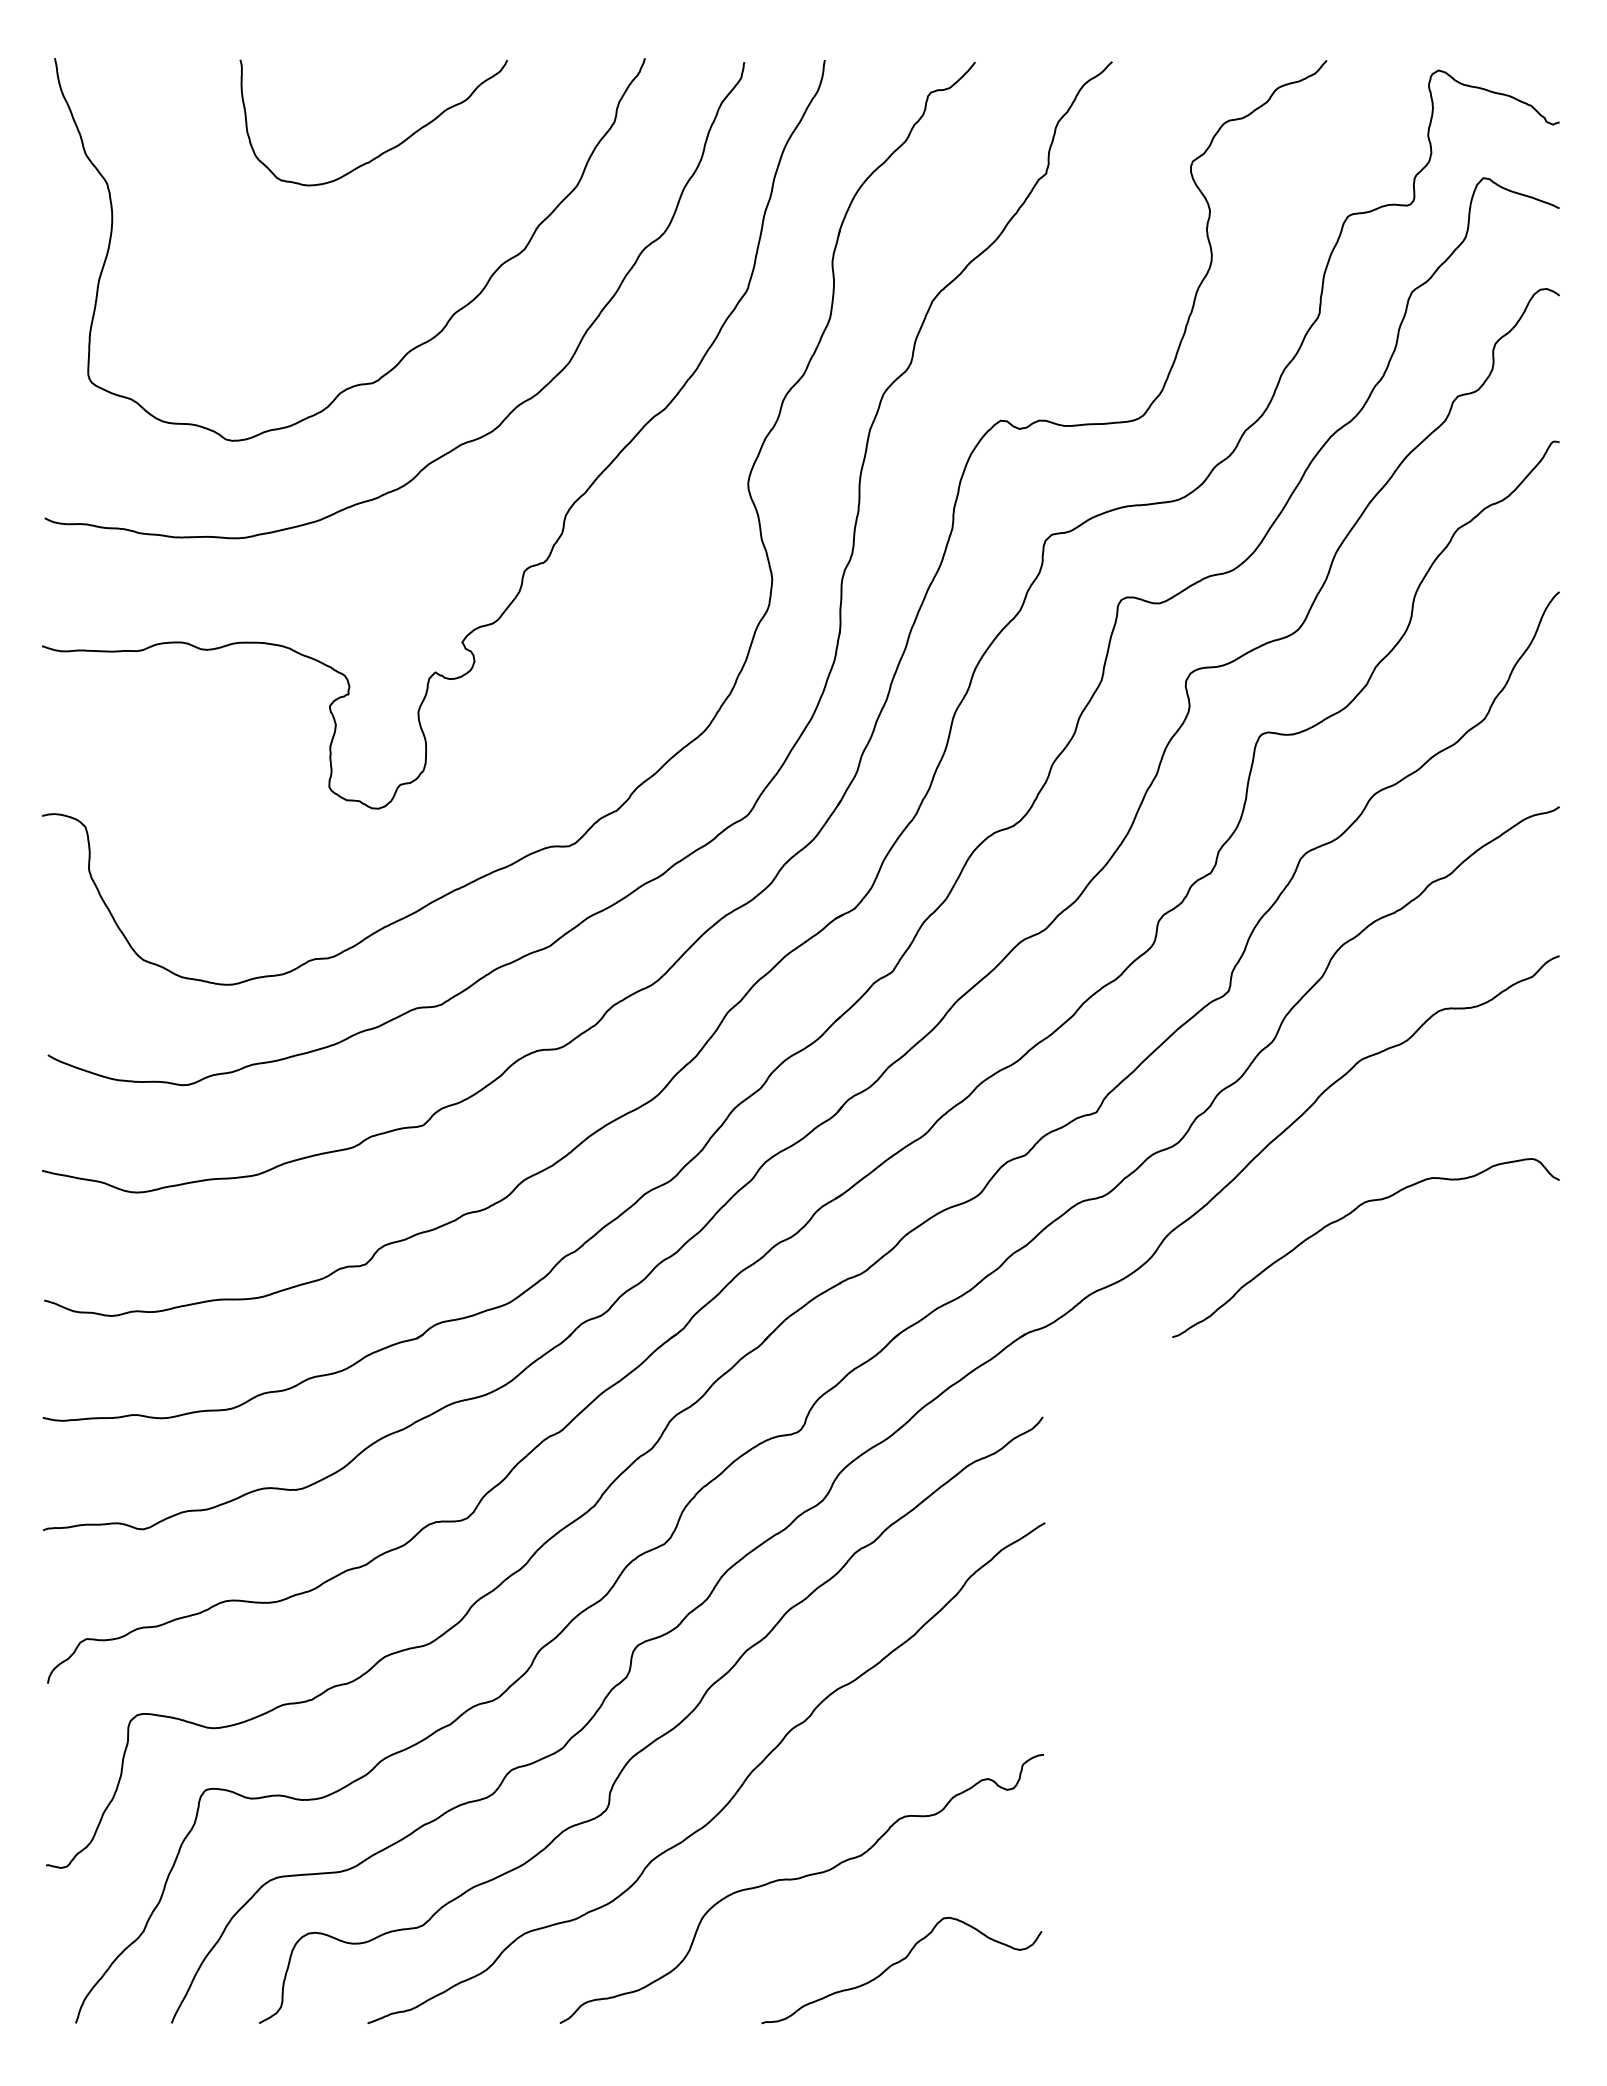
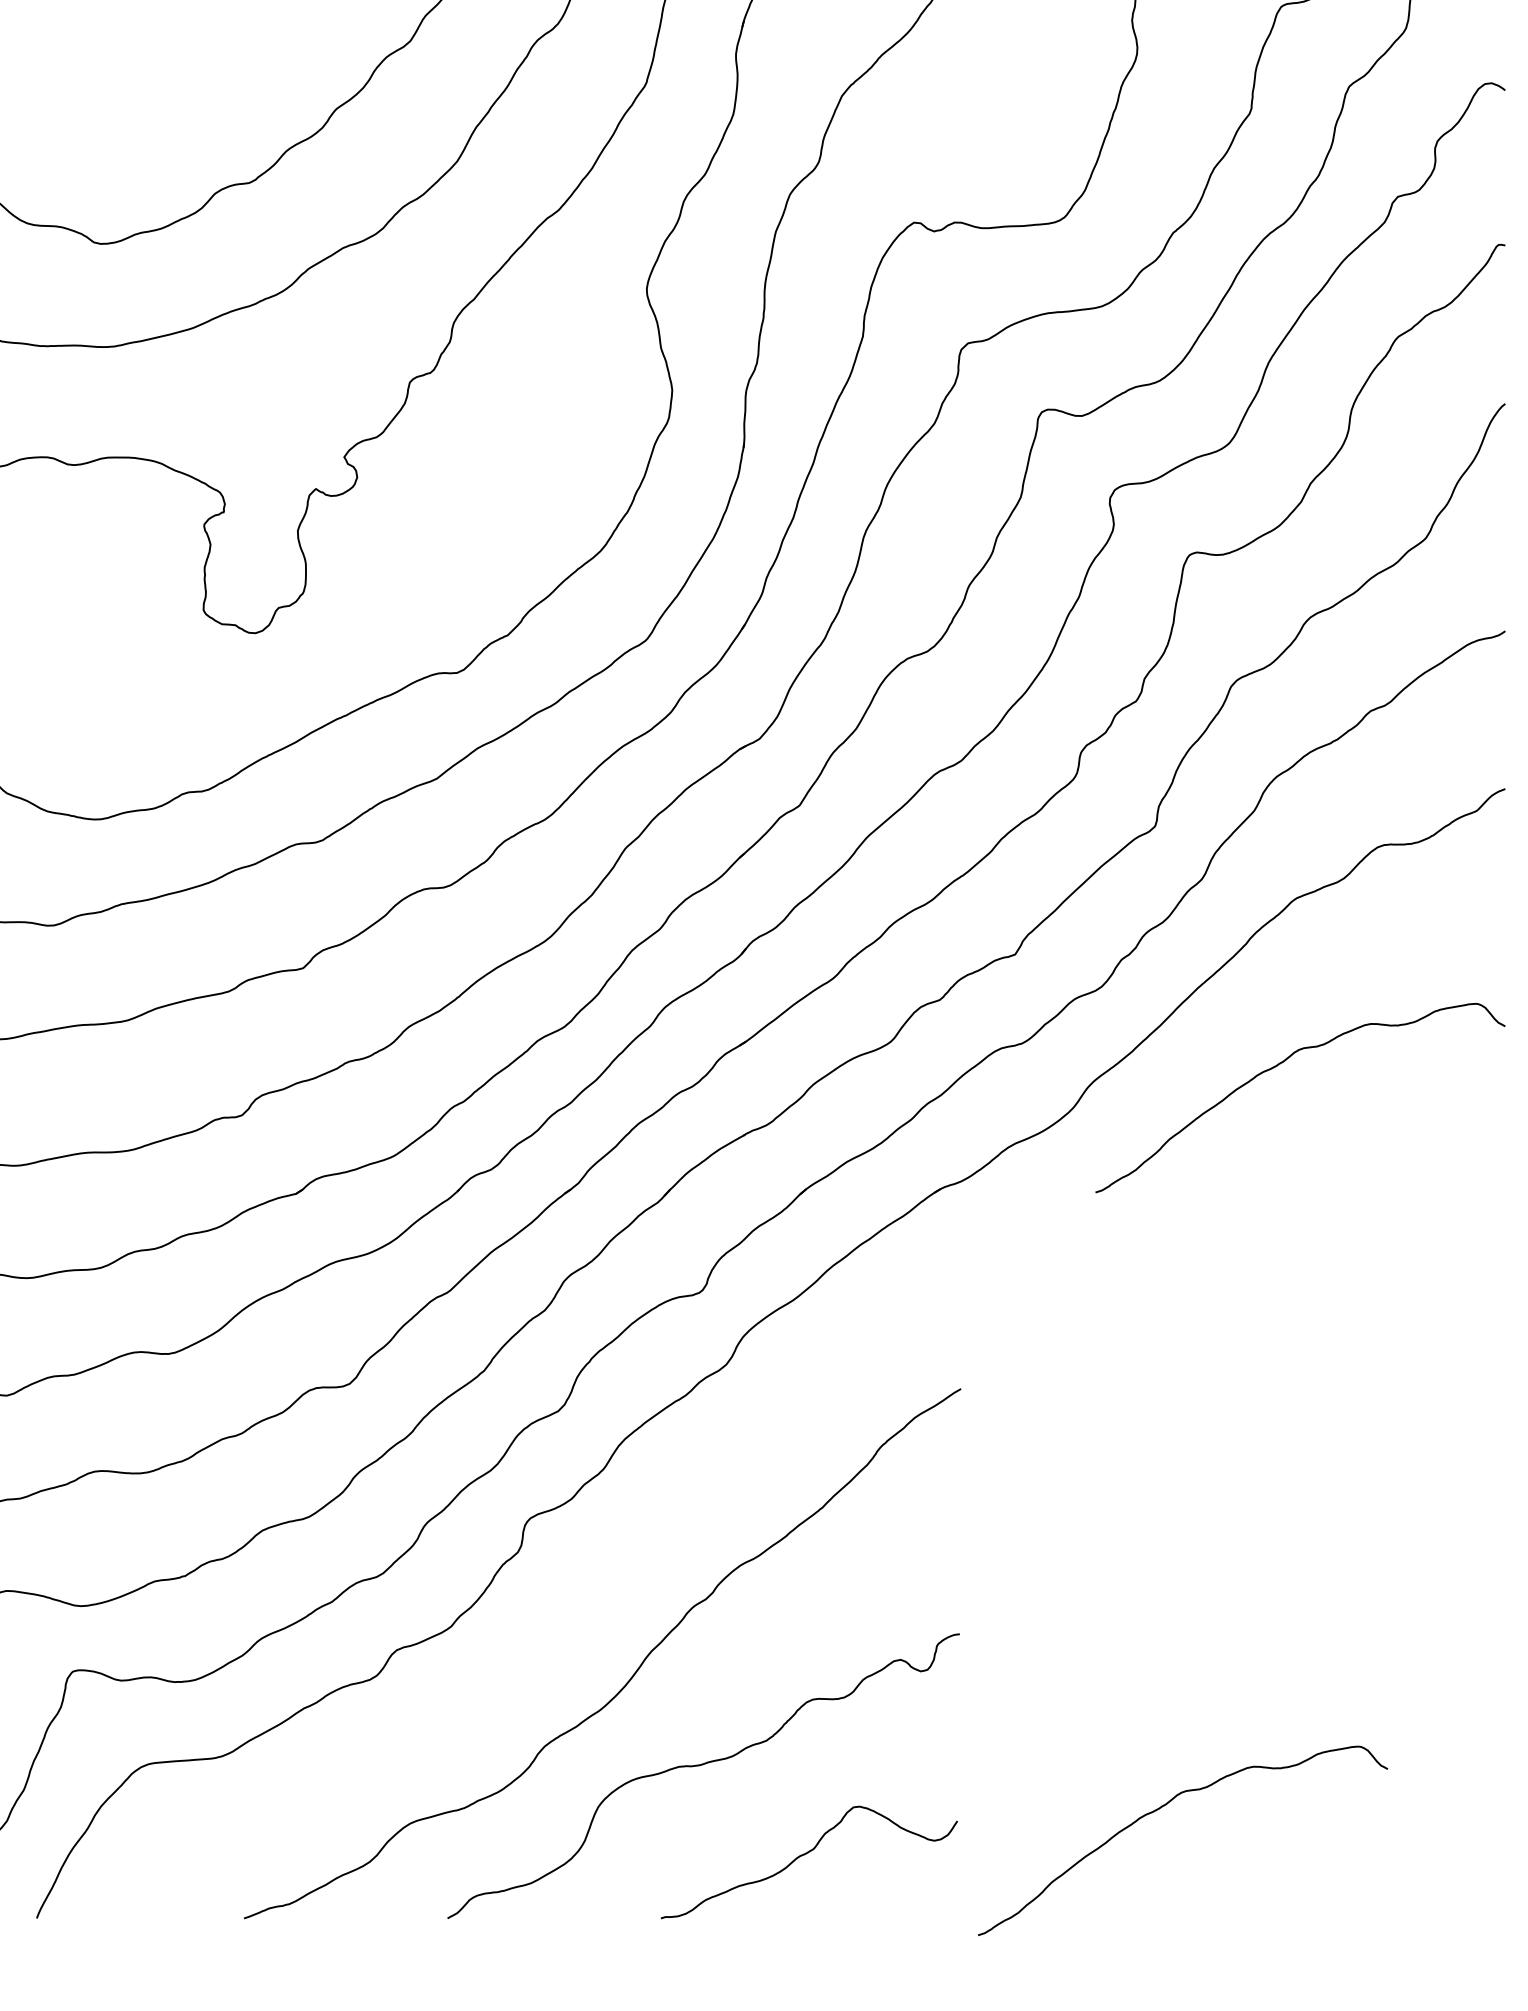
curve: (662, 1734) -> (556, 1612), removed
curve: (1234, 1919) -> (1161, 1808), added

